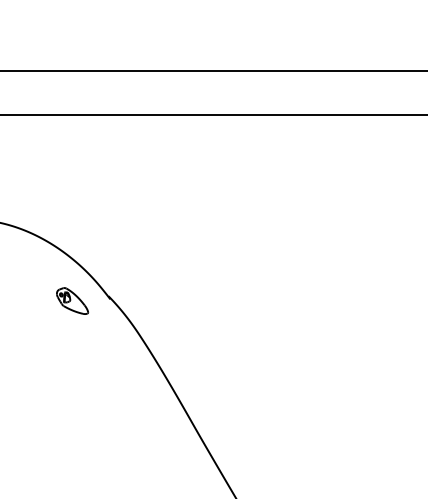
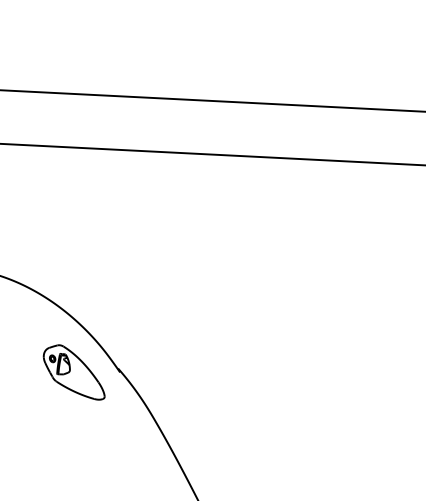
part: (72, 300) -> (74, 371), size x1.67

